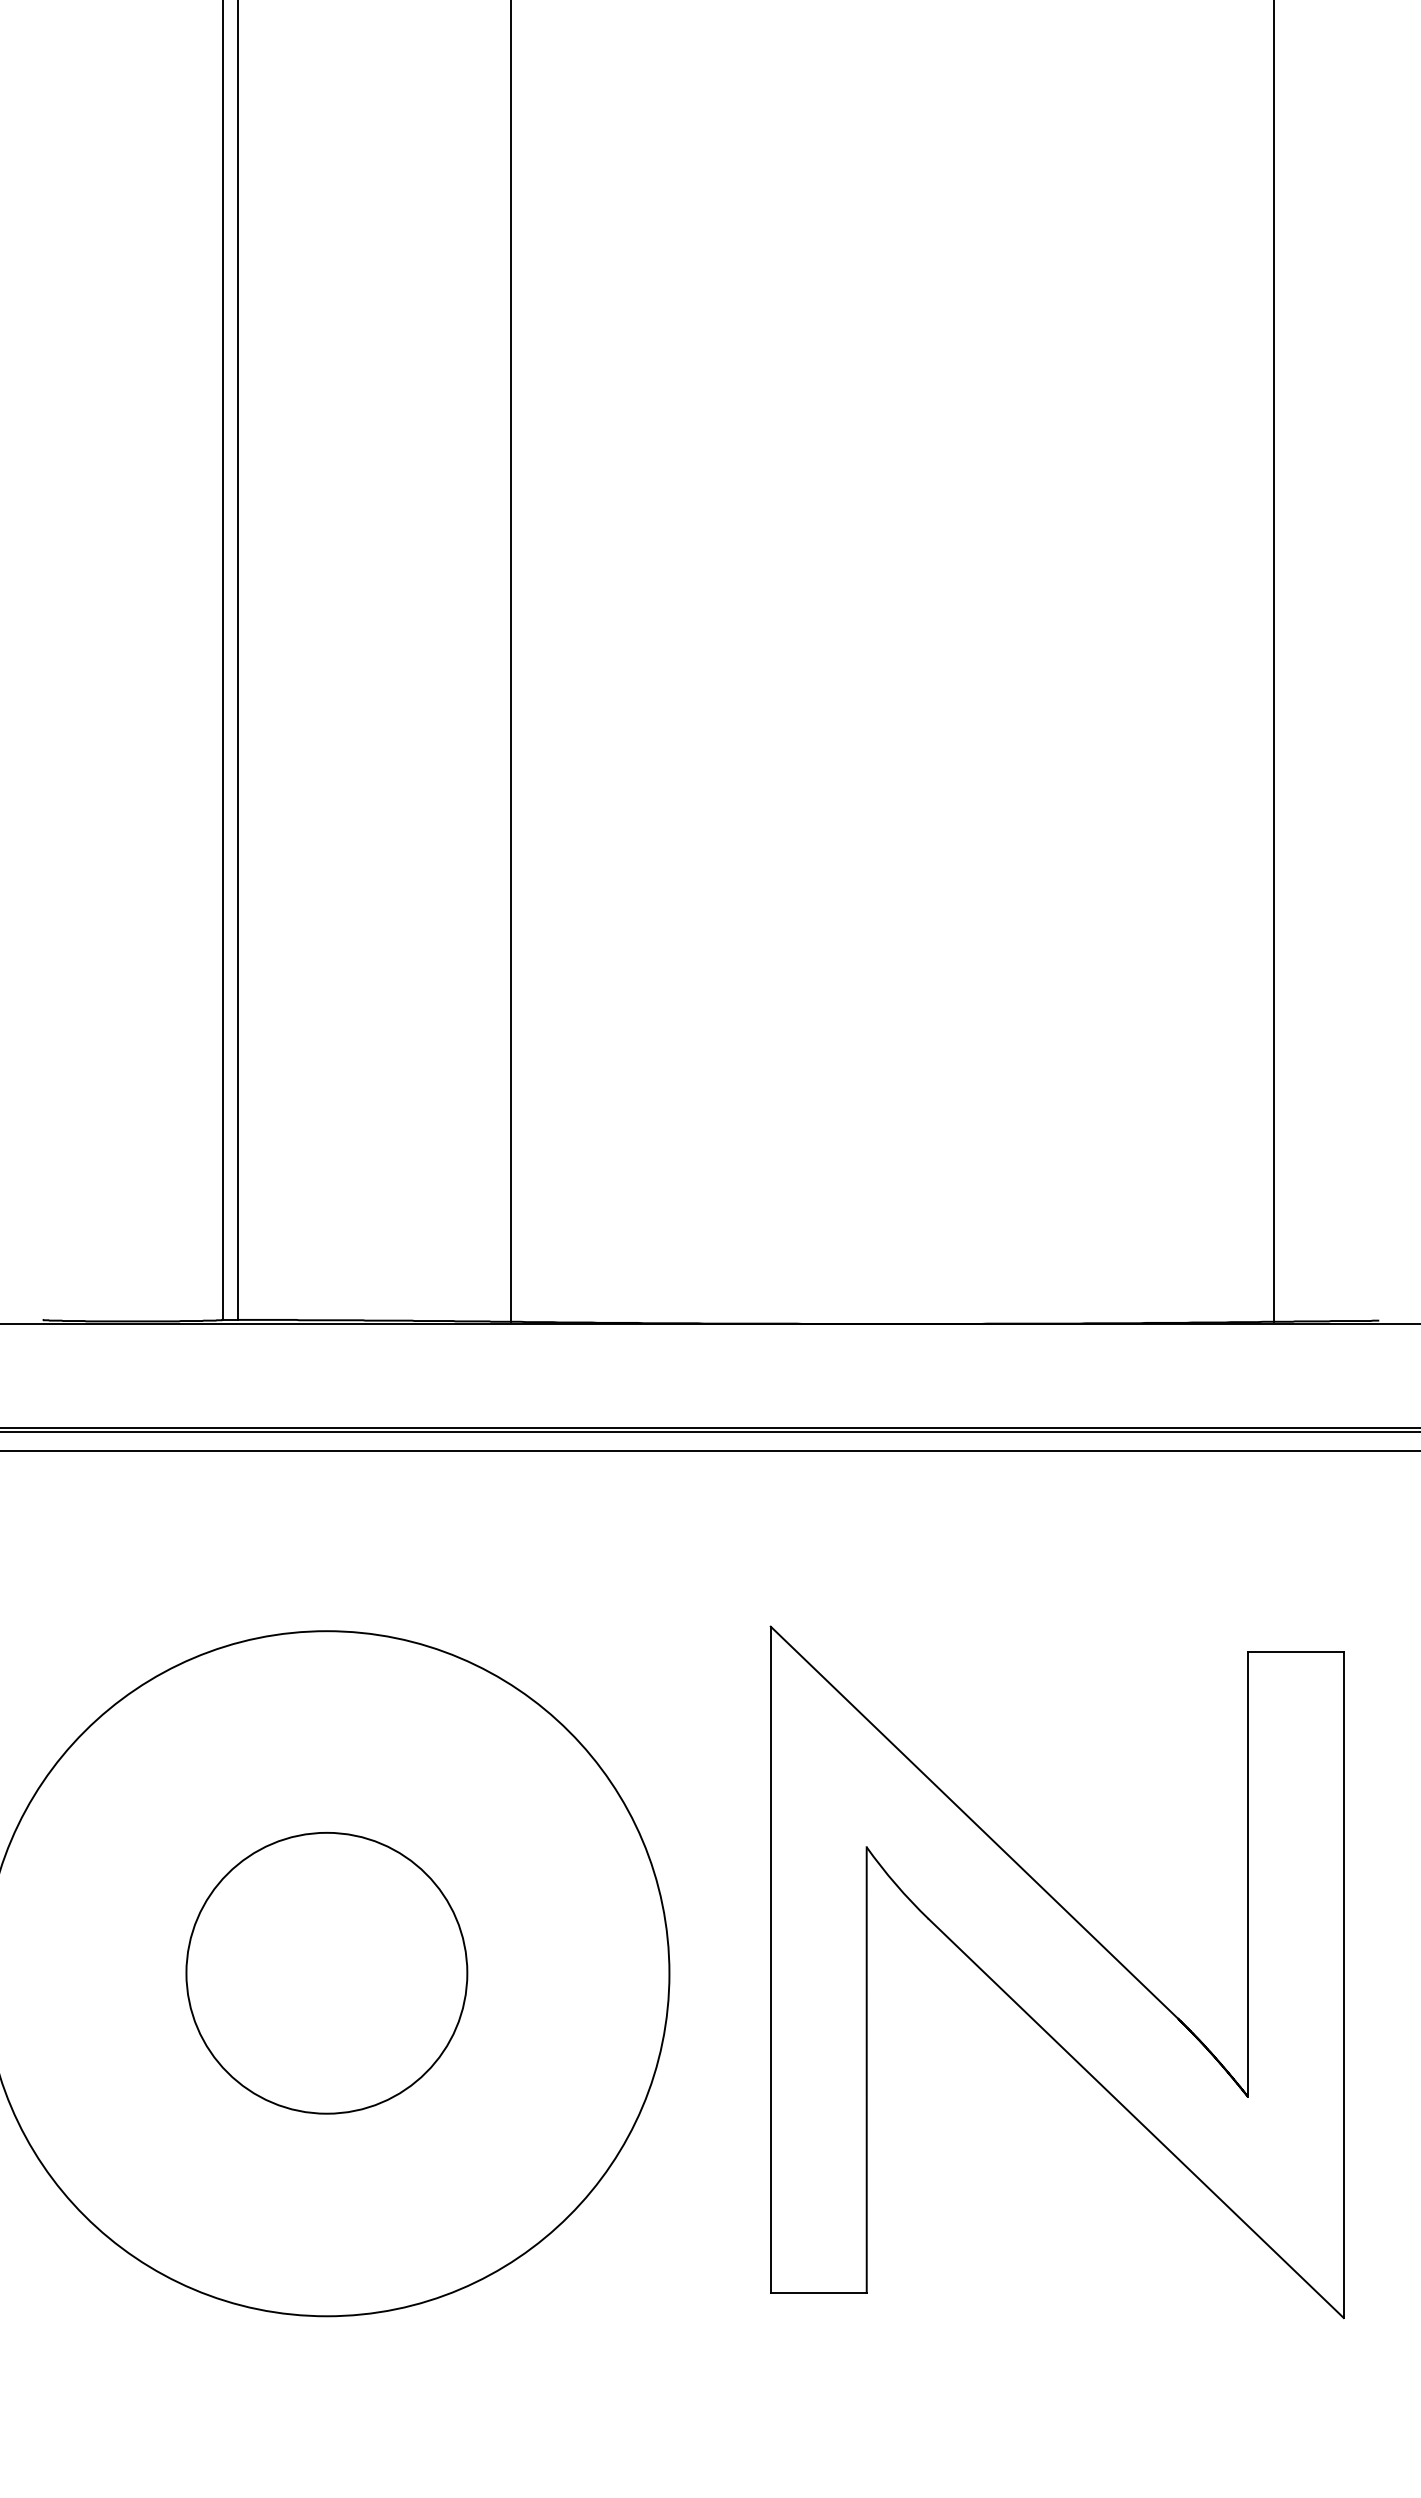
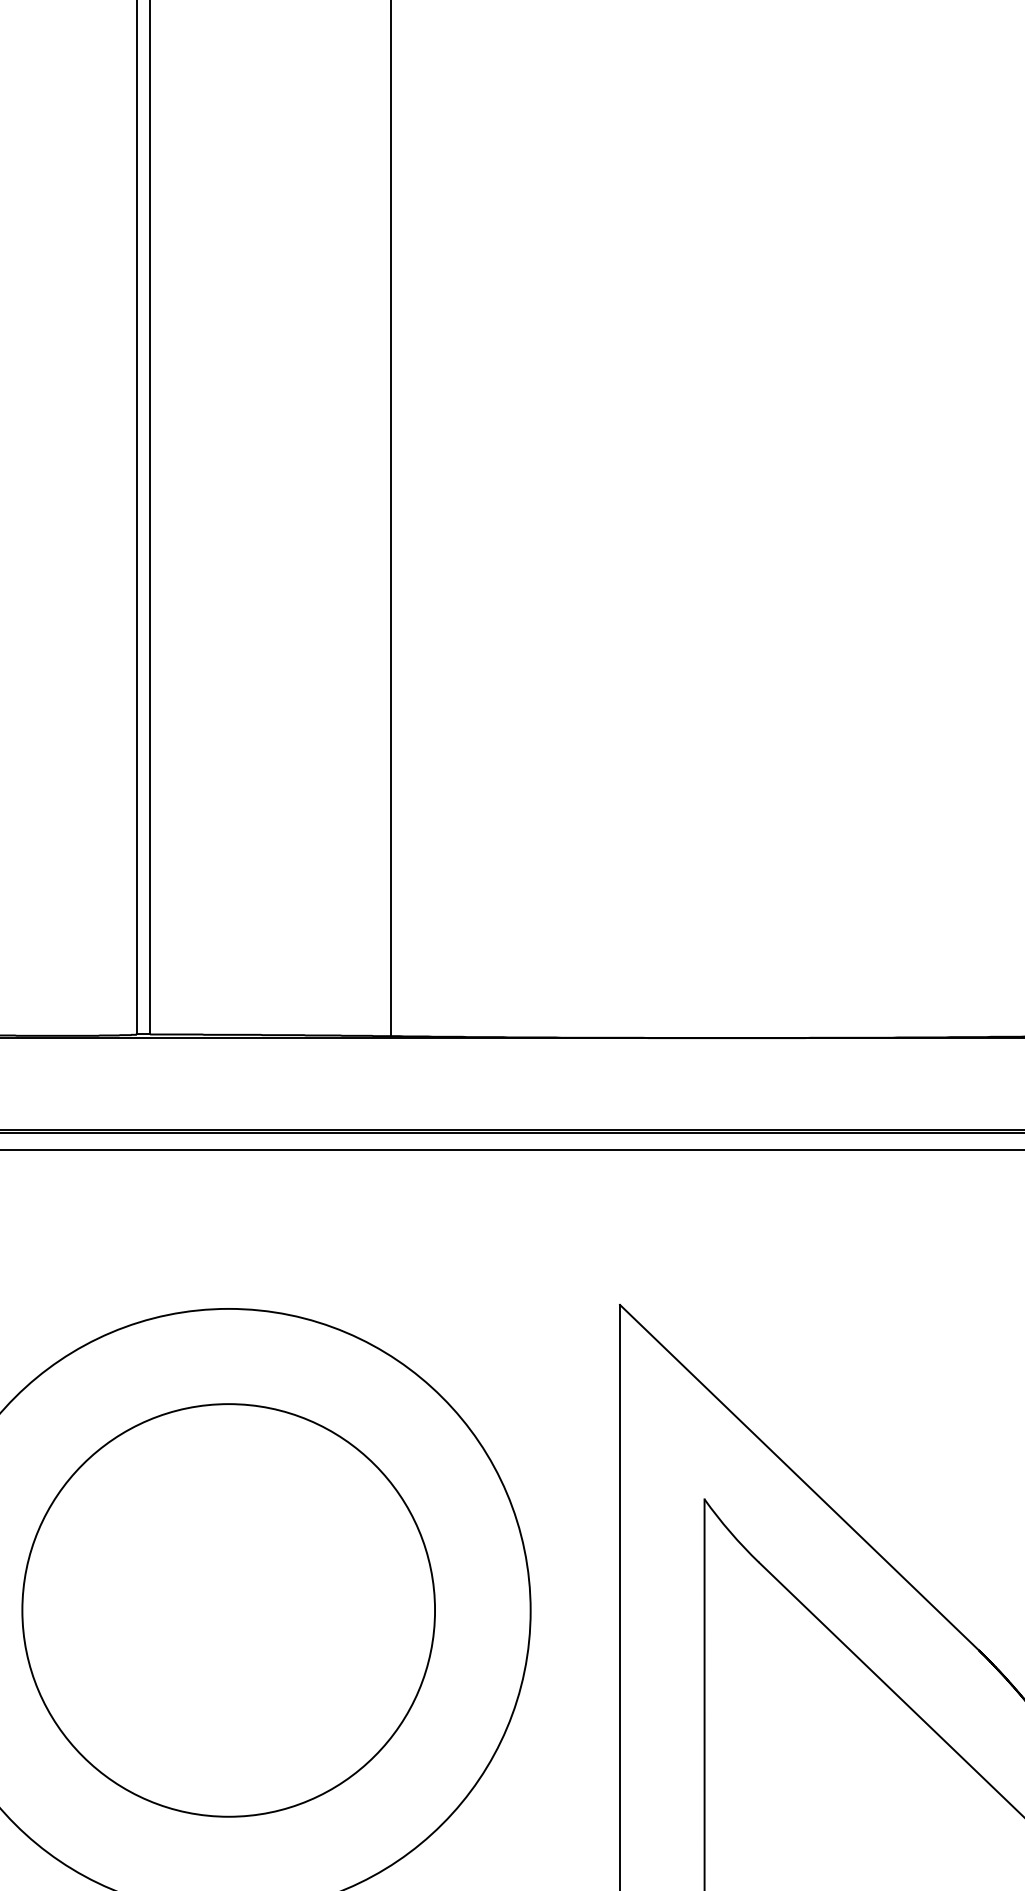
circle: (326, 1973) -> (228, 1610), size x1.67

